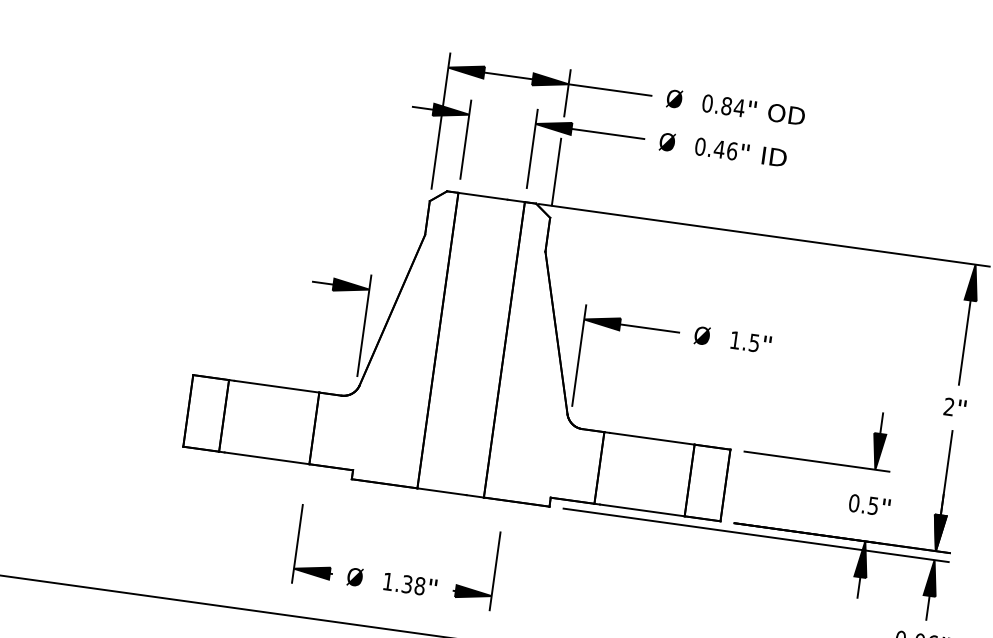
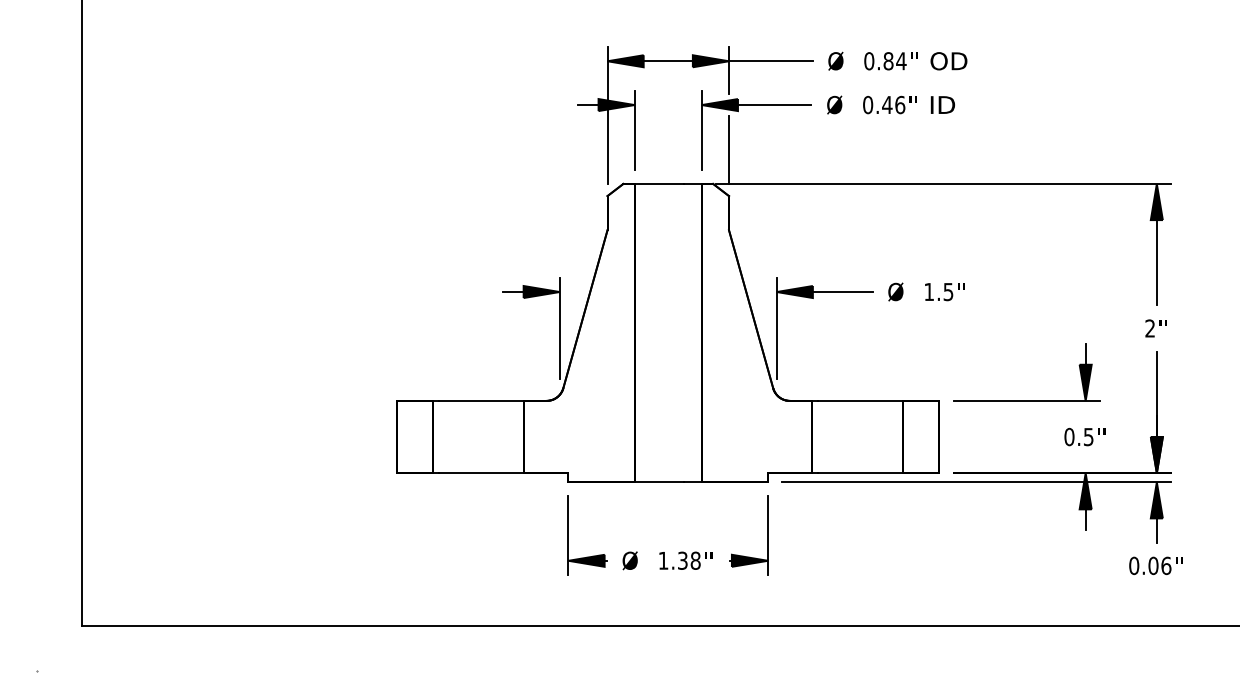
part: (390, 573) -> (664, 552), moved

